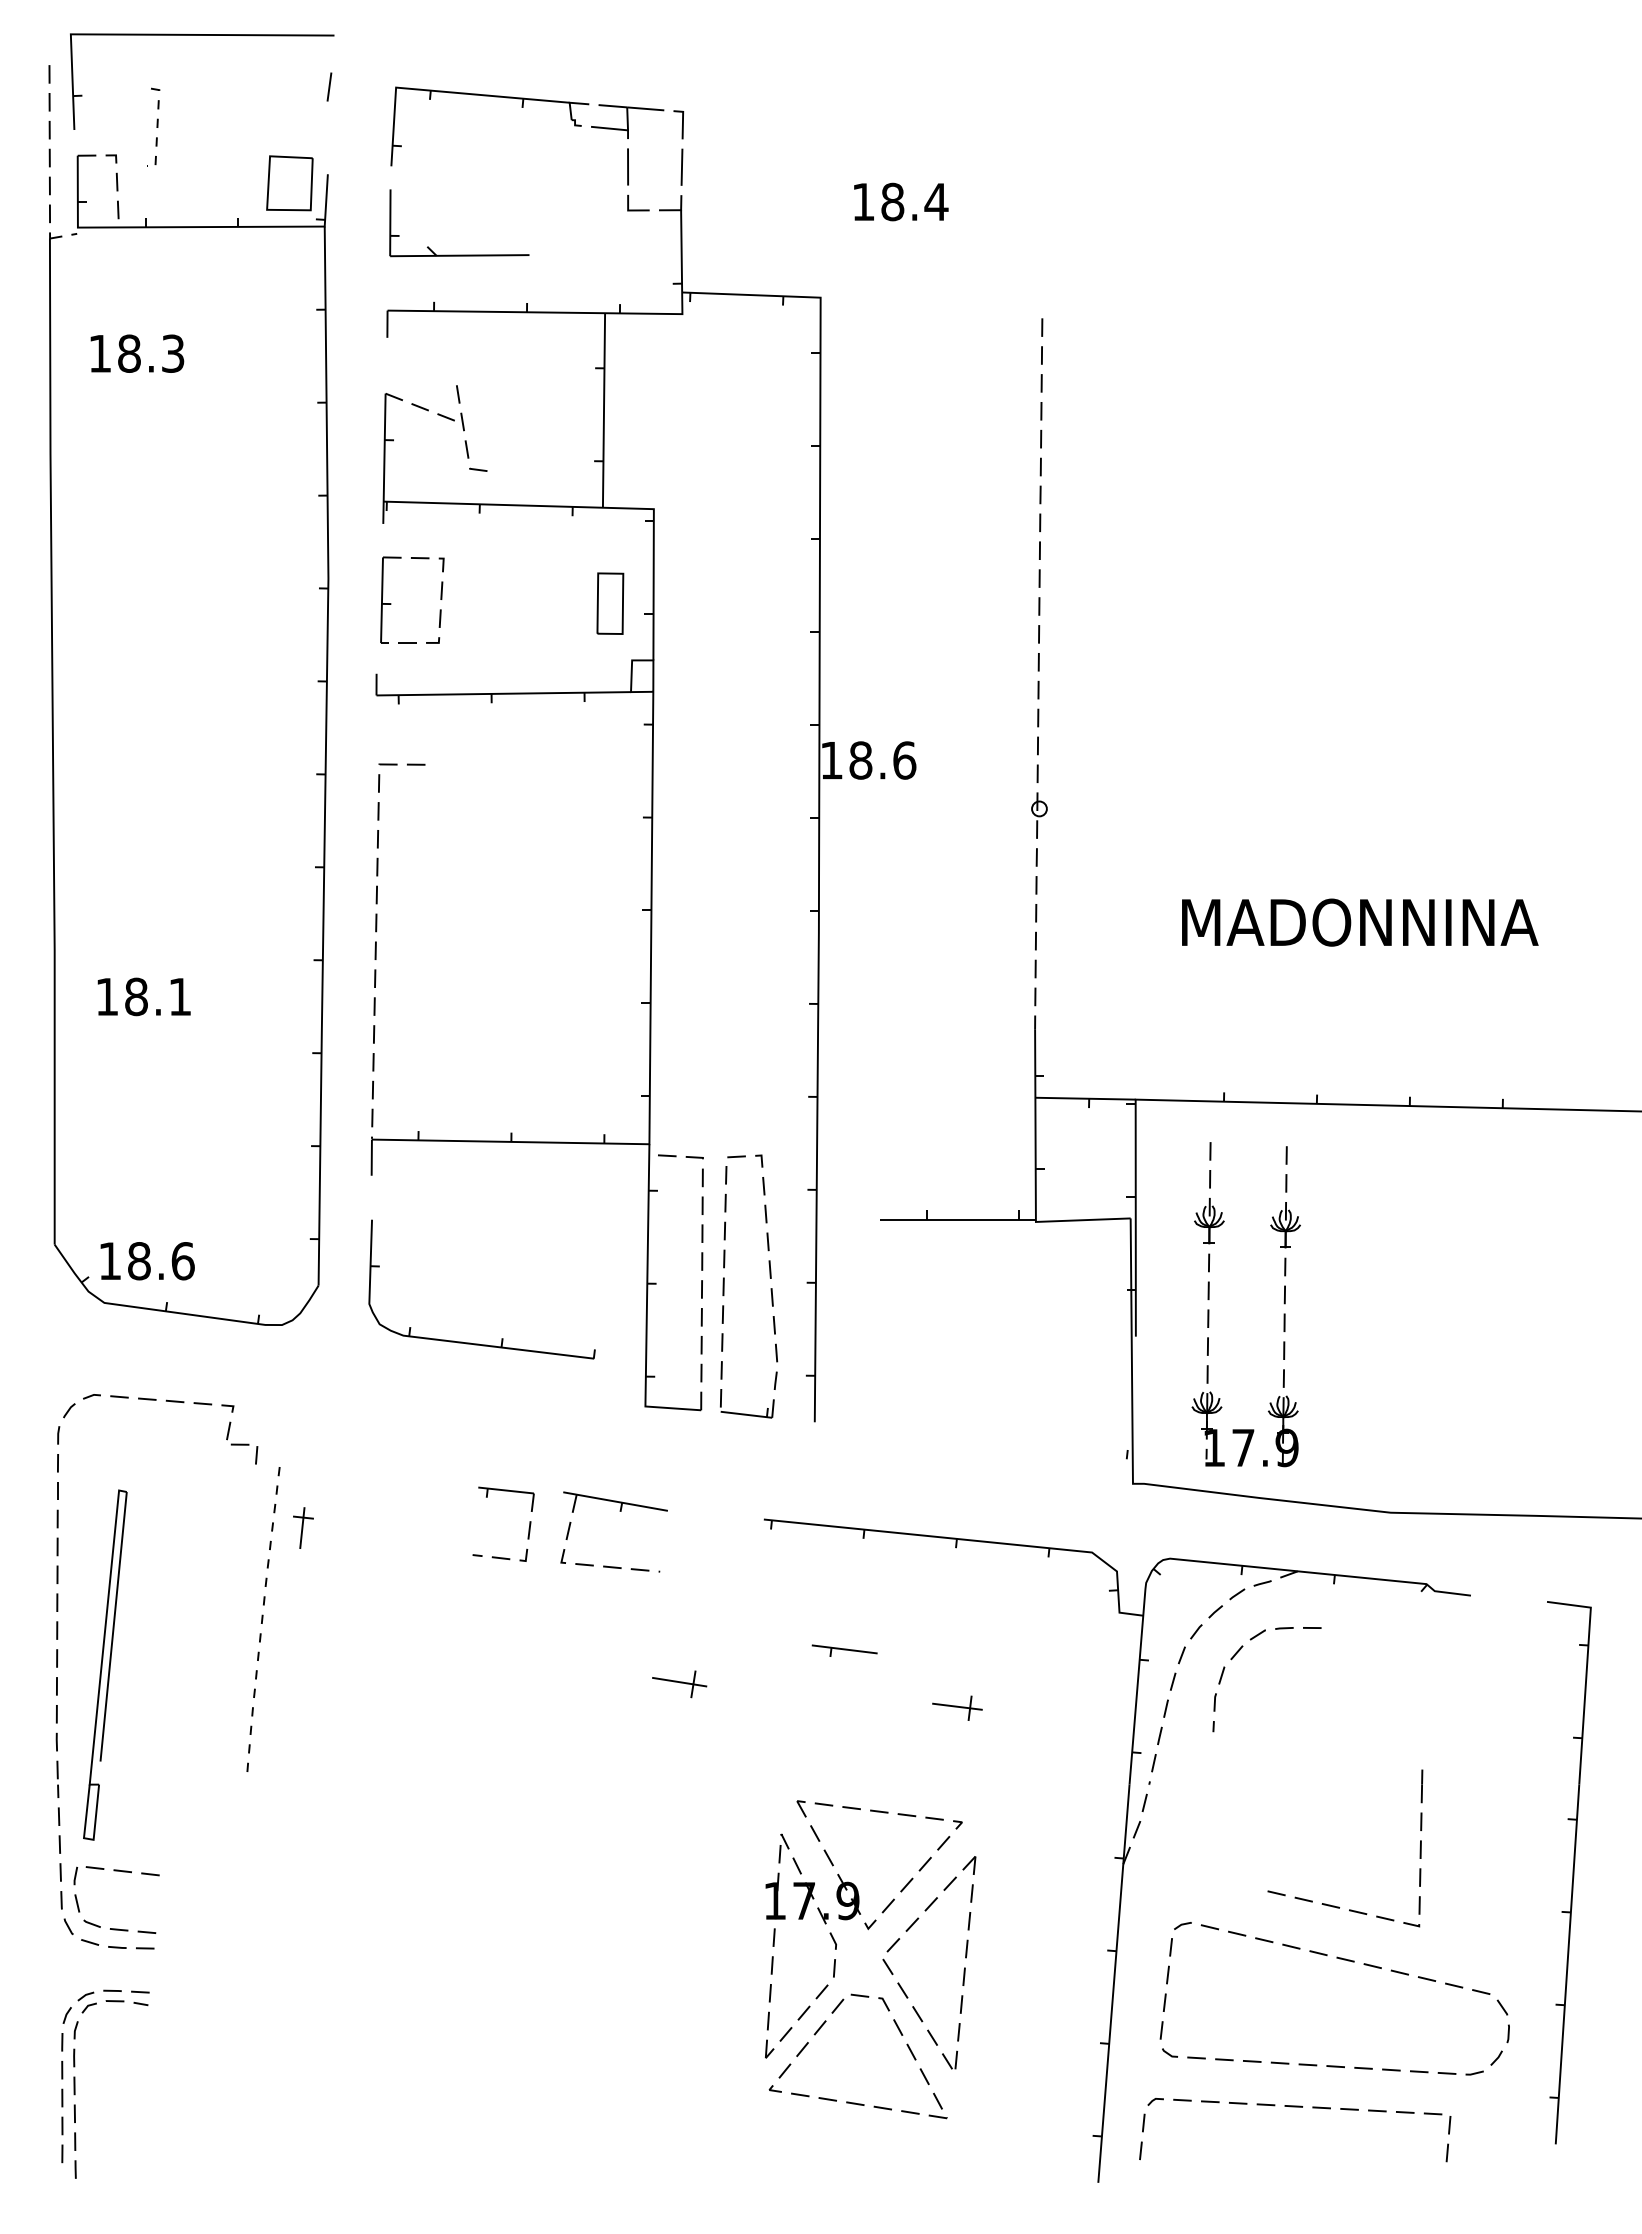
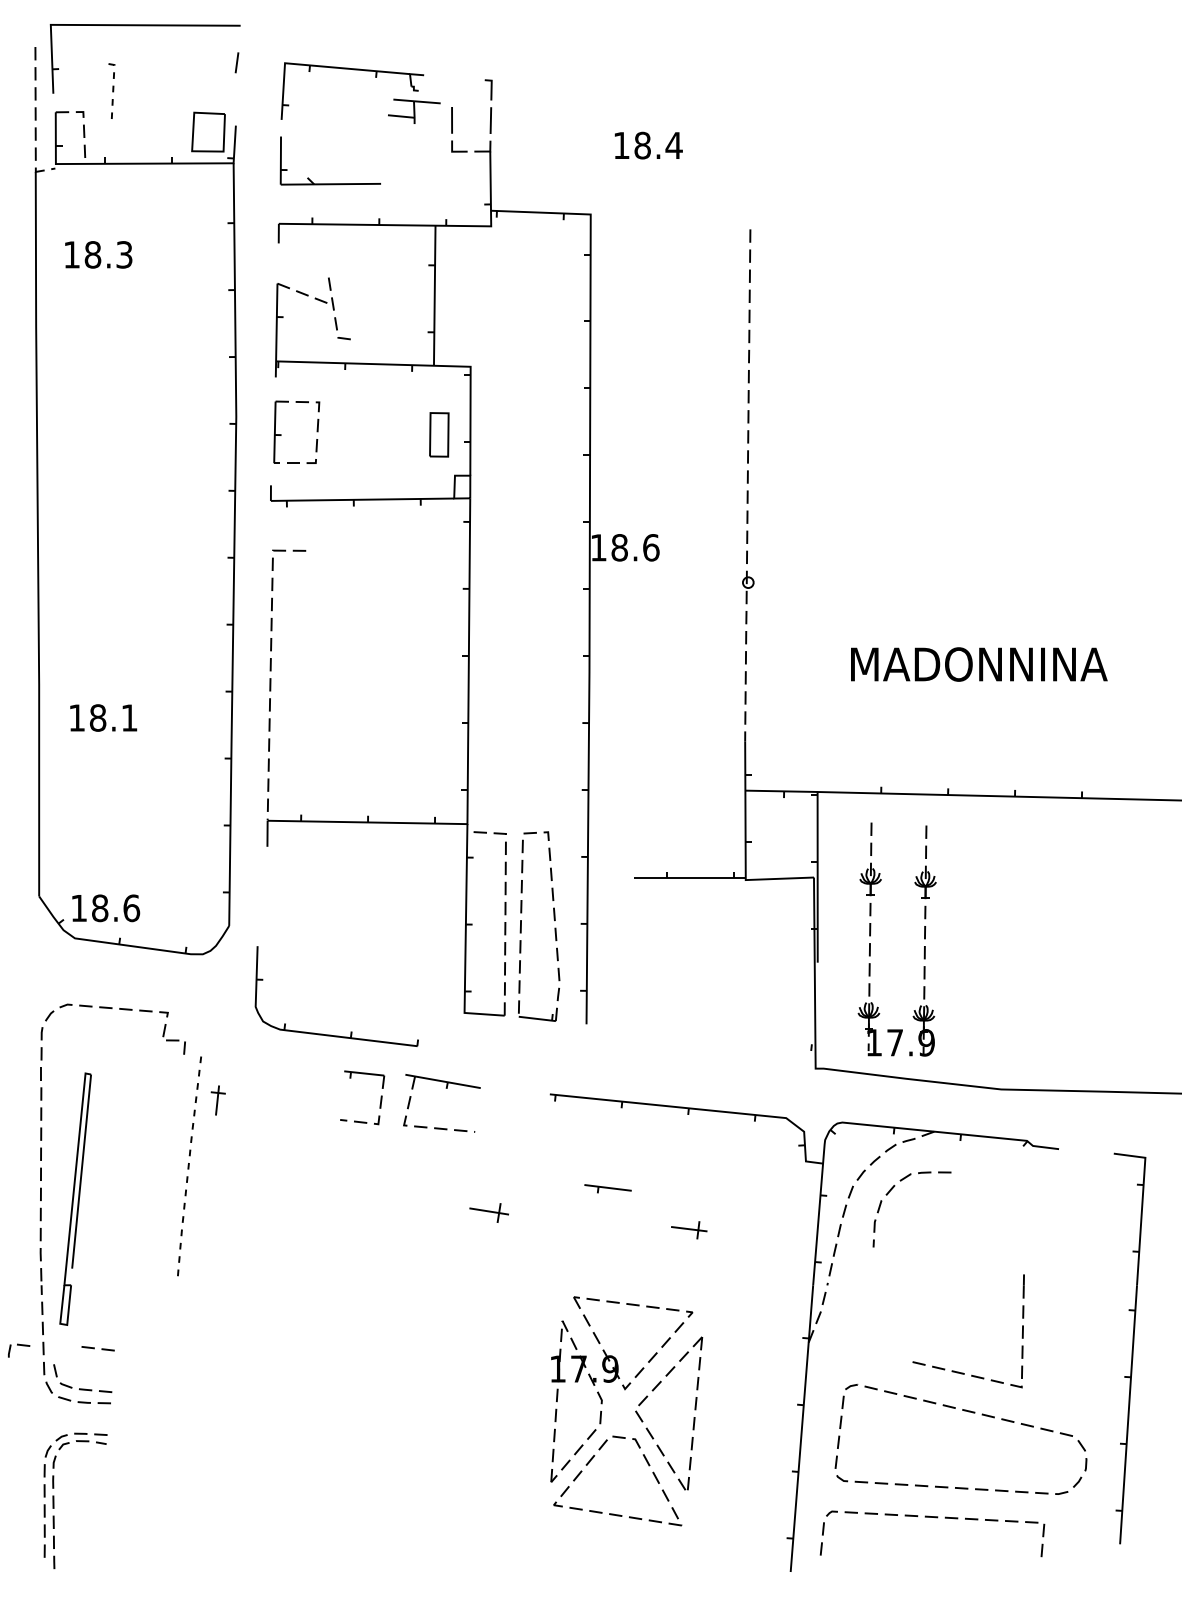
part: (627, 121) -> (414, 111), moved
part: (501, 1338) -> (350, 1031), moved
part: (88, 1868) -> (18, 1345), moved

